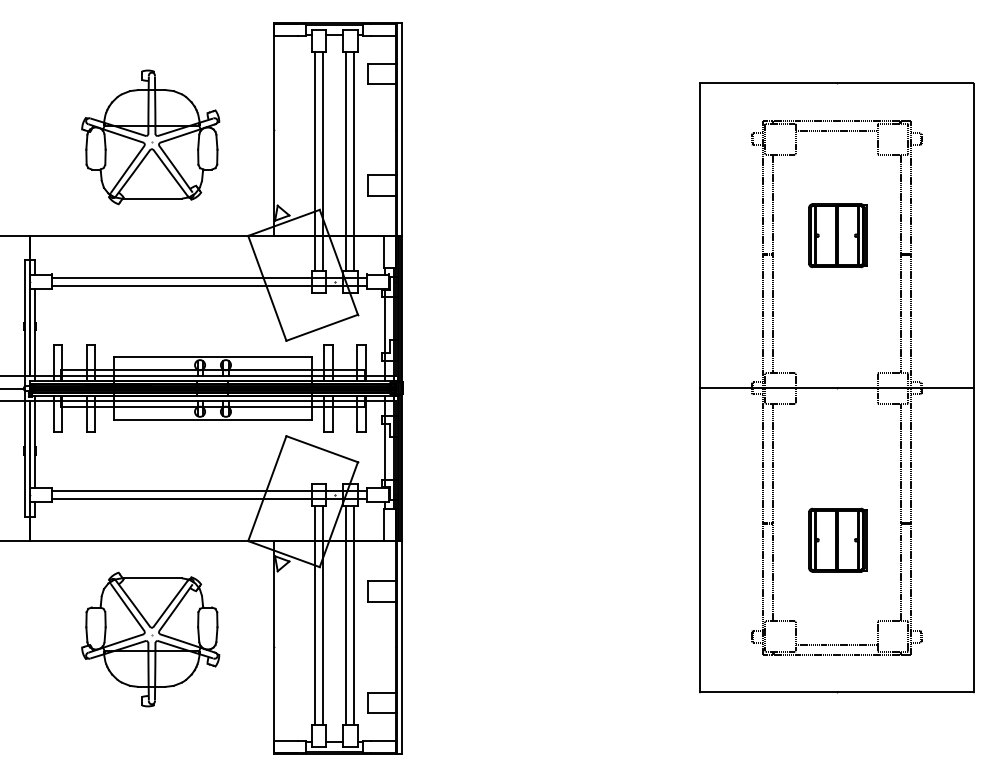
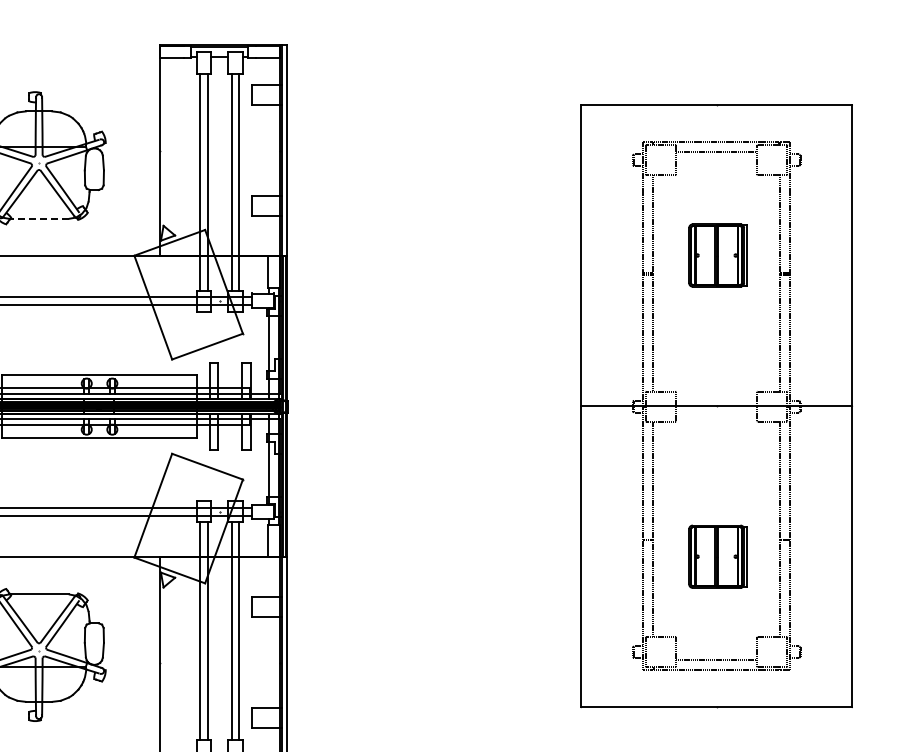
line: (151, 198) -> (38, 218), solid -> dashed

